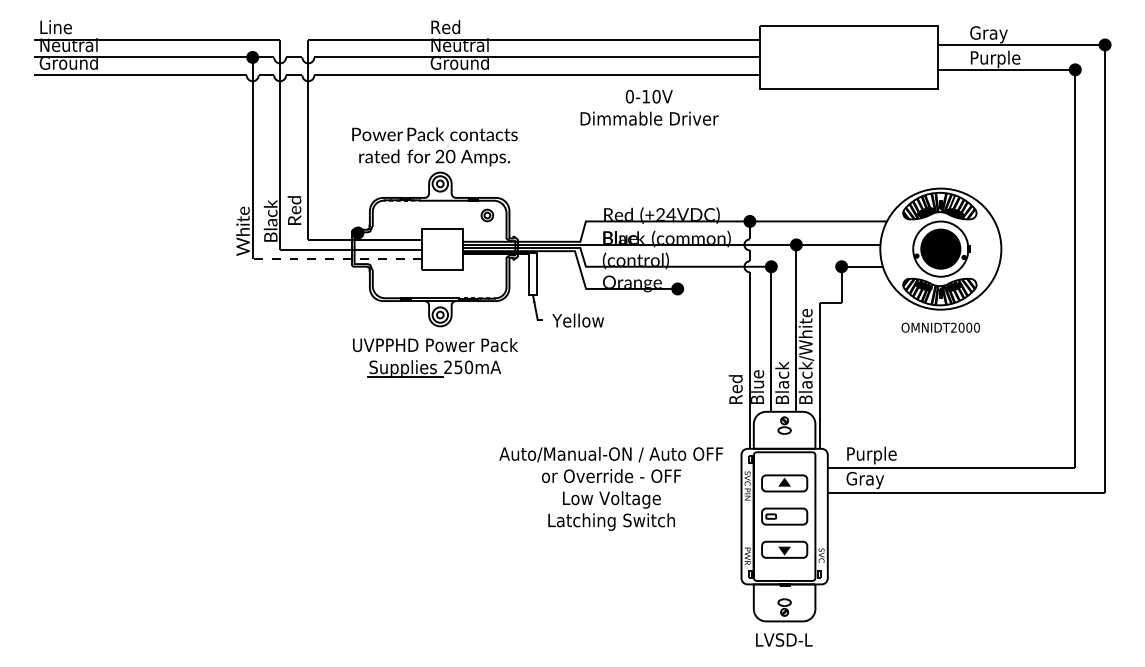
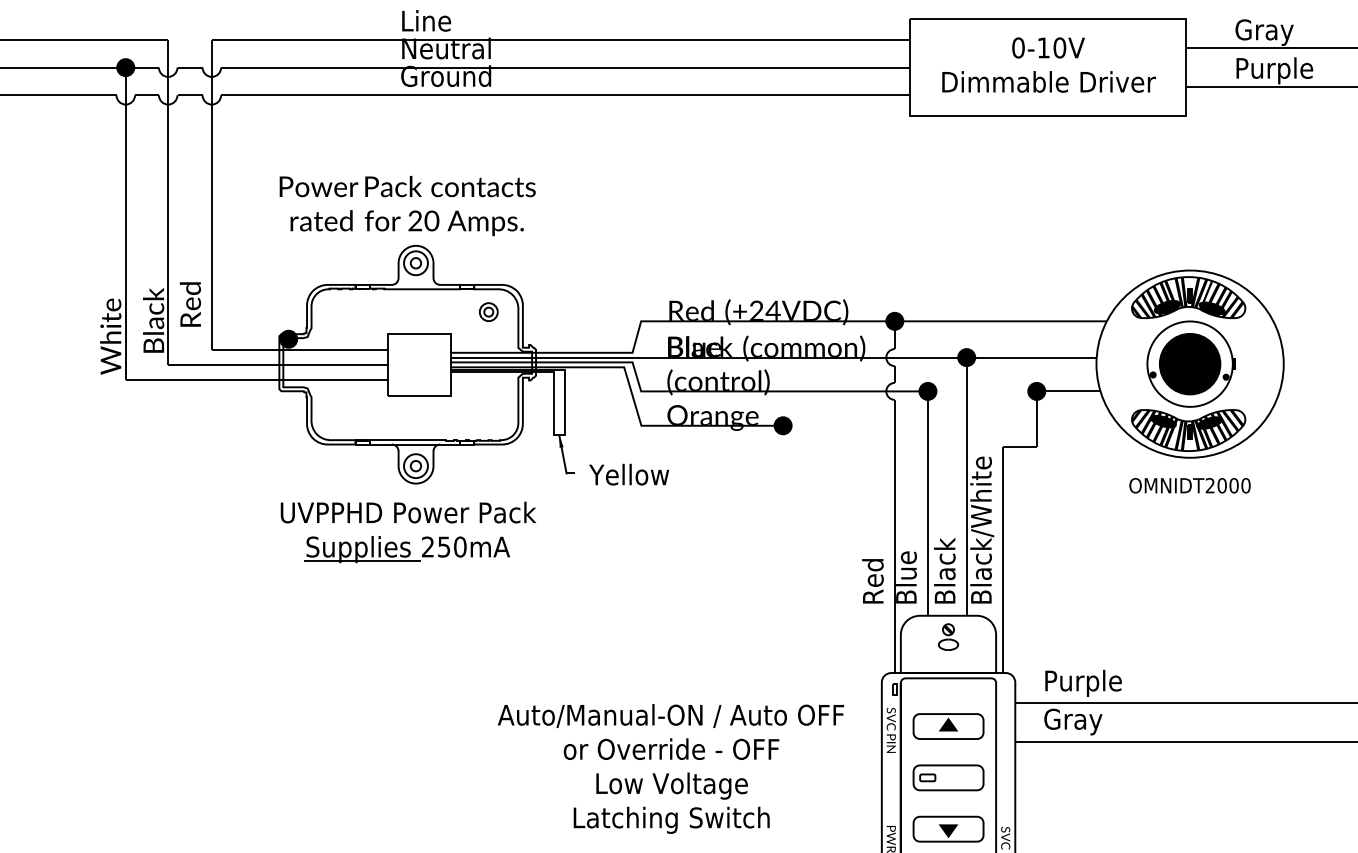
text: (447, 27) -> (427, 21), Red -> Line
text: (649, 107) -> (1048, 64), moved
line: (337, 259) -> (256, 380), dashed -> solid
text: (611, 488) -> (671, 768), moved

